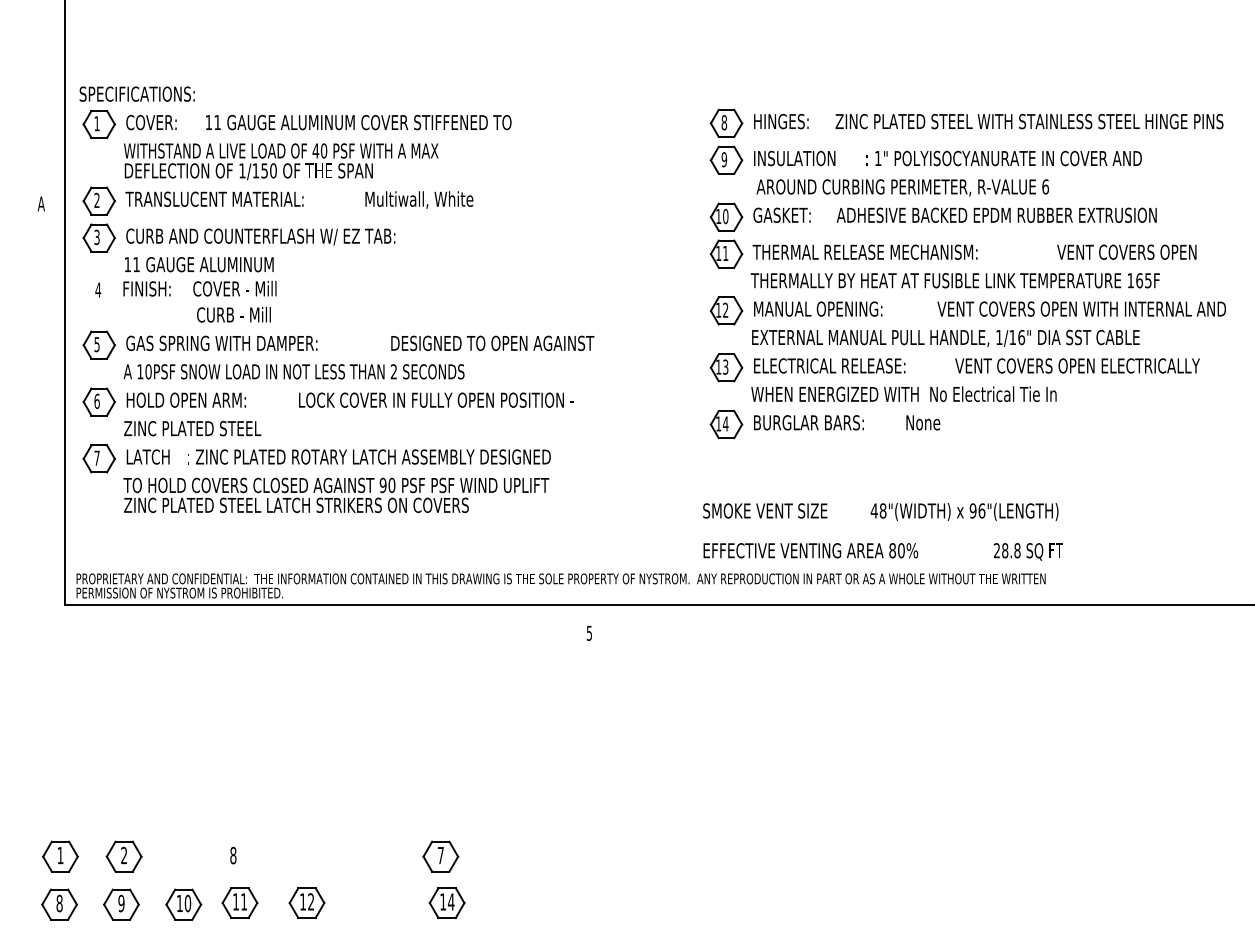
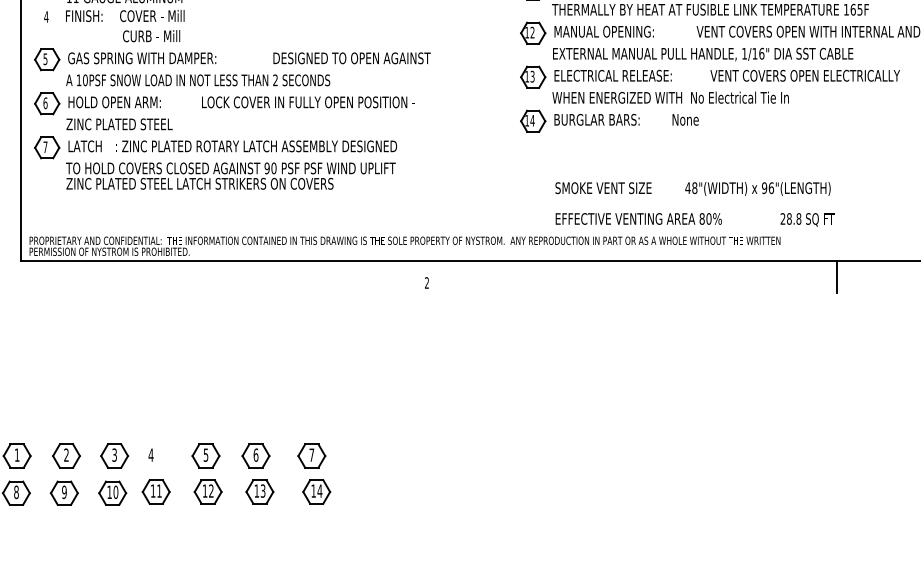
text: (882, 531) -> (694, 204), moved
line: (1119, 625) -> (837, 276), added
text: (588, 632) -> (426, 282), 5 -> 2
text: (233, 855) -> (151, 455), 8 -> 4
part: (185, 856) -> (114, 455), added
part: (303, 856) -> (205, 455), added
part: (368, 856) -> (255, 455), added
part: (373, 903) -> (259, 492), added

